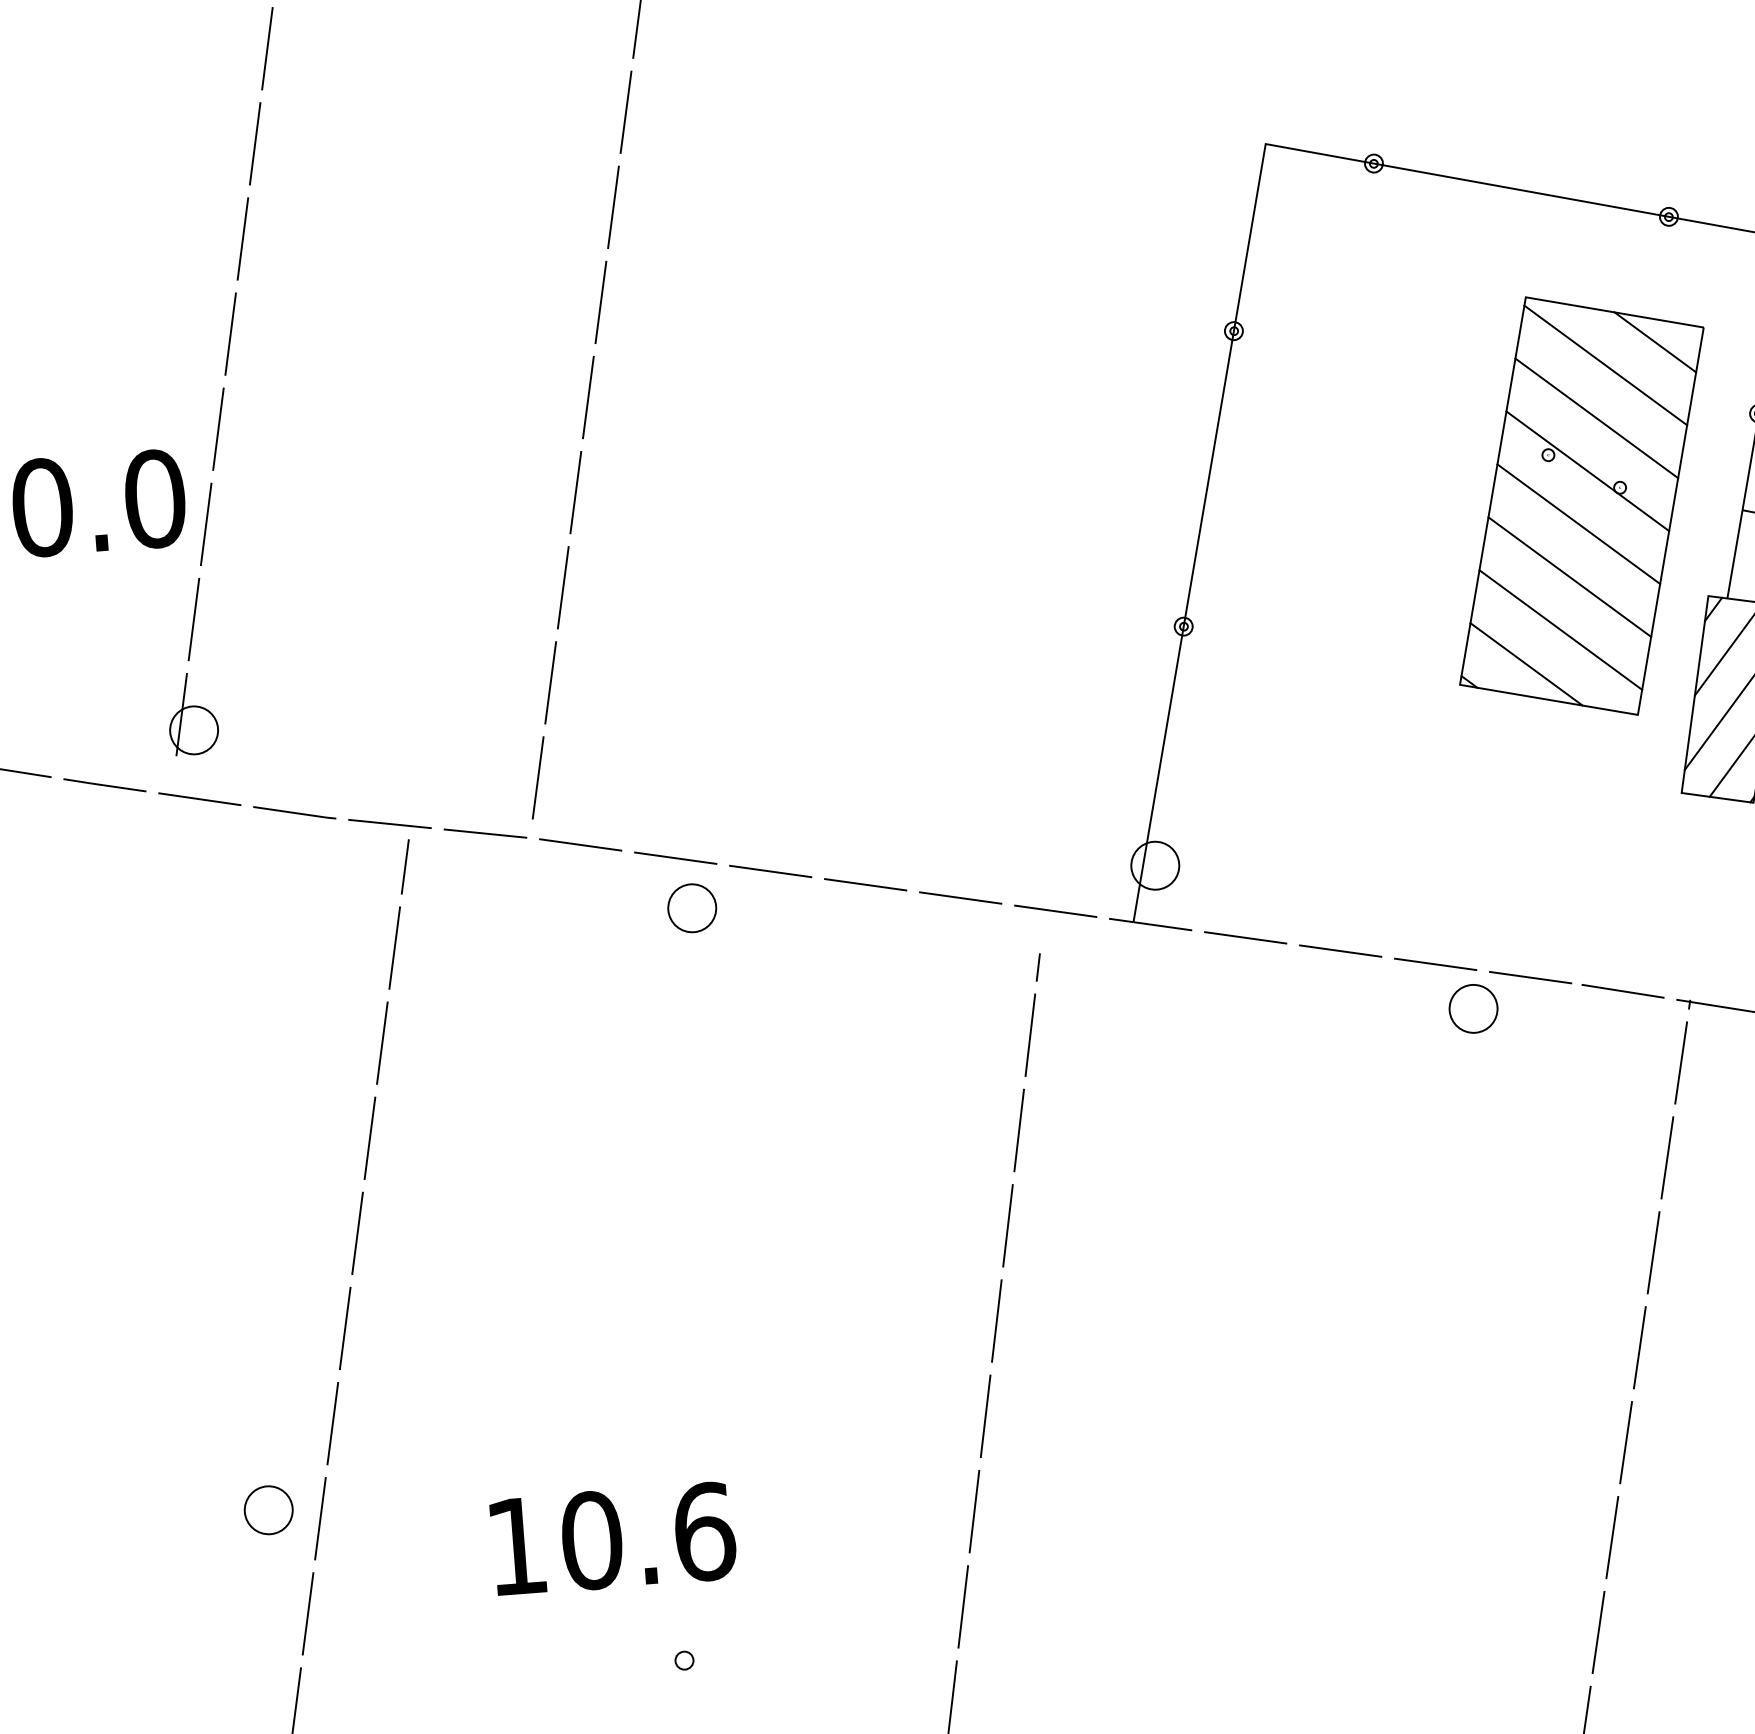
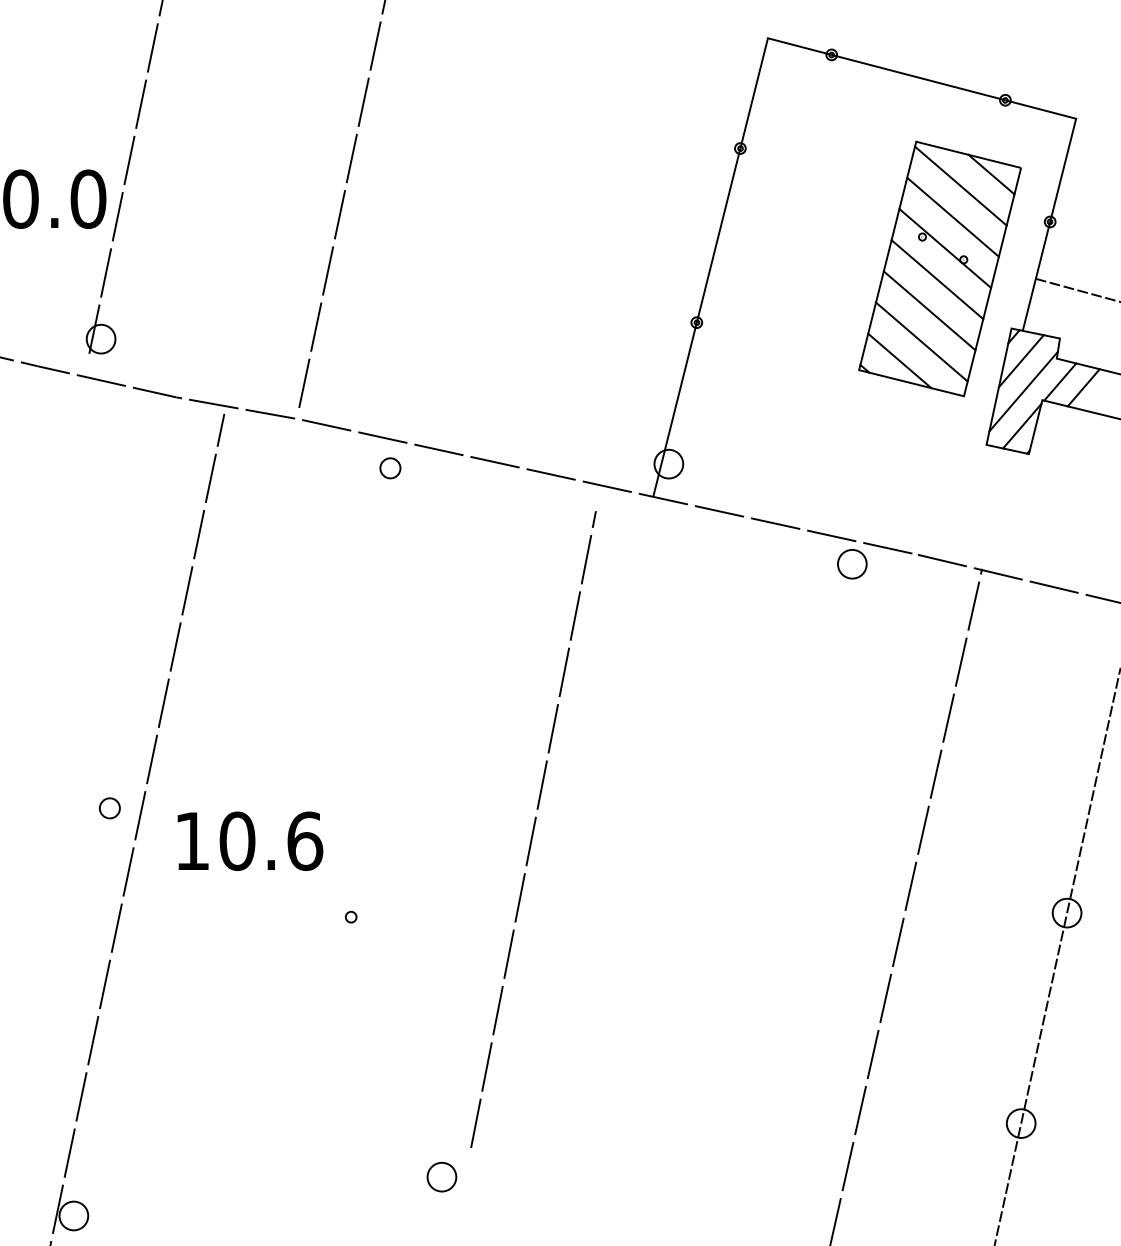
part: (692, 908) -> (390, 468), size x0.7
part: (268, 1510) -> (109, 808), size x0.7
text: (613, 1537) -> (250, 840), moved

